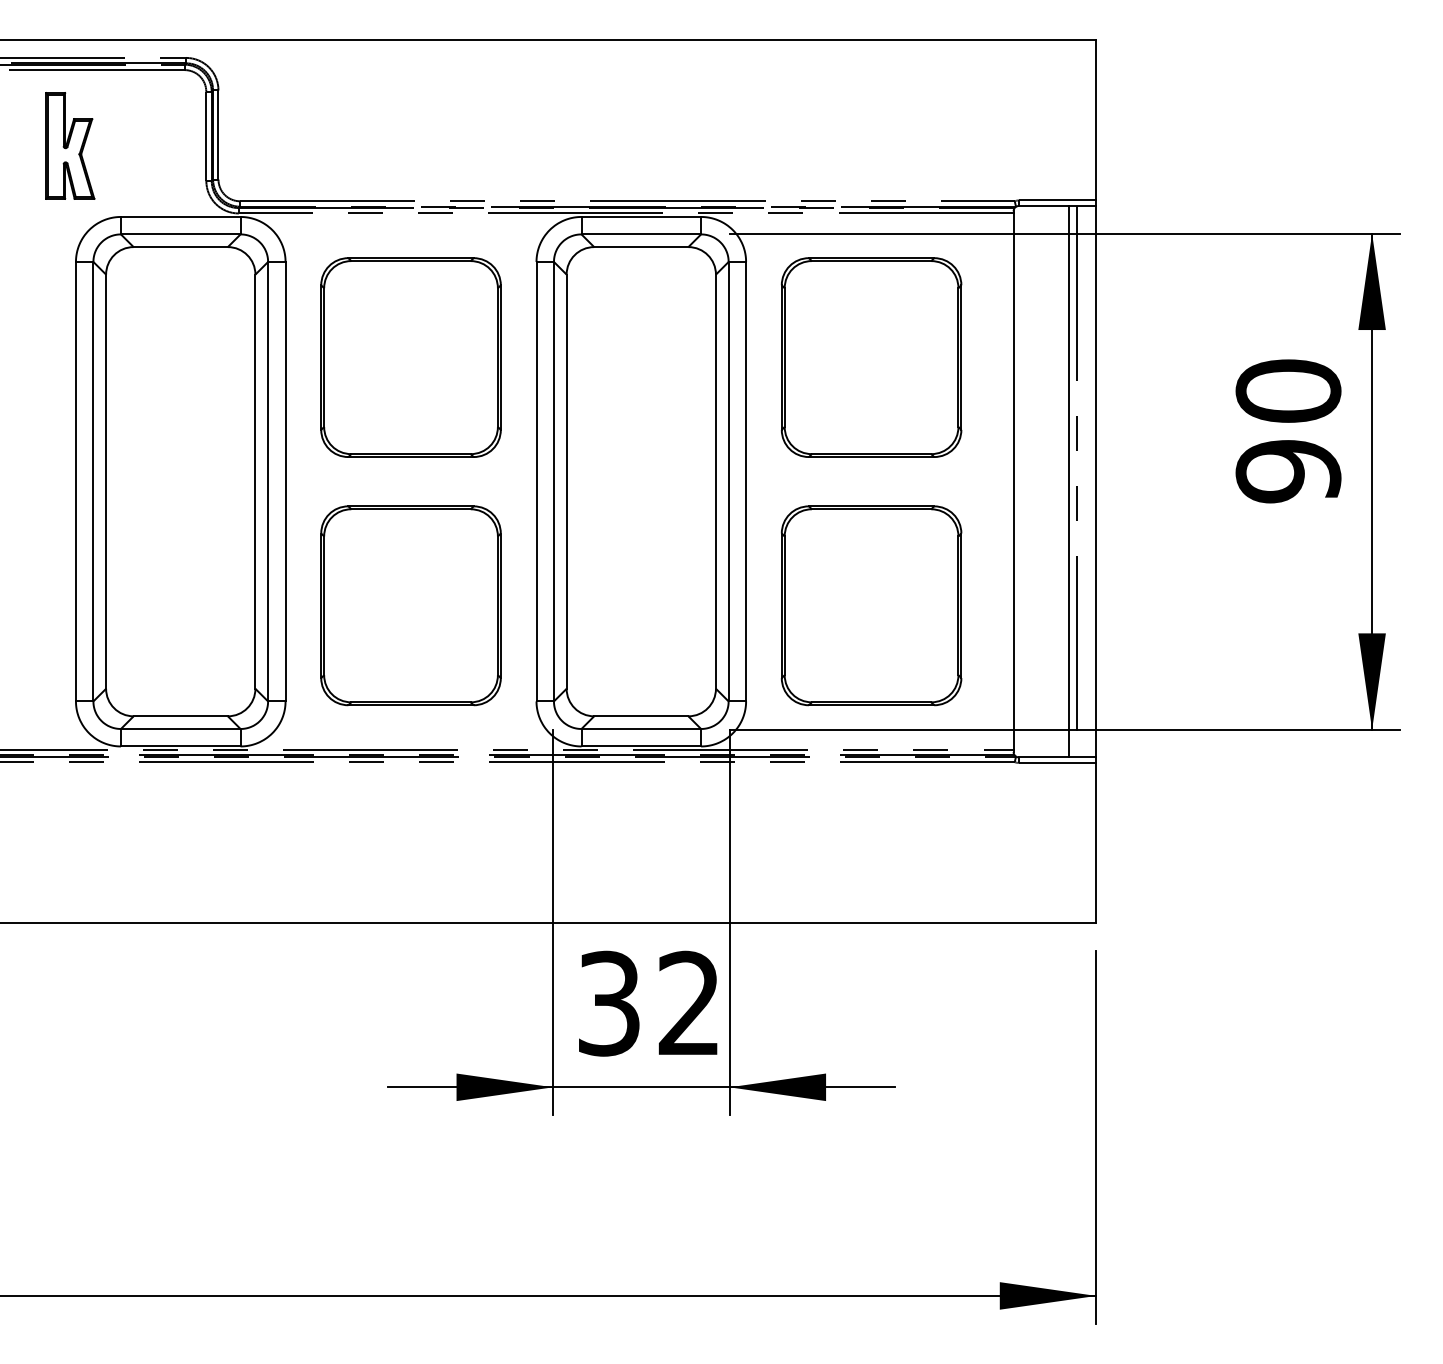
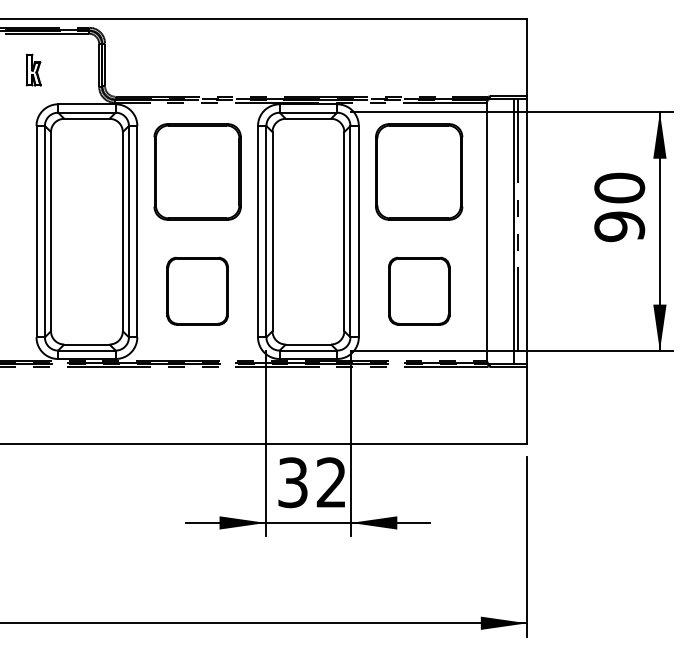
part: (69, 144) -> (33, 69), size x0.6
part: (410, 604) -> (197, 290), size x0.7
part: (872, 604) -> (419, 290), size x0.7

